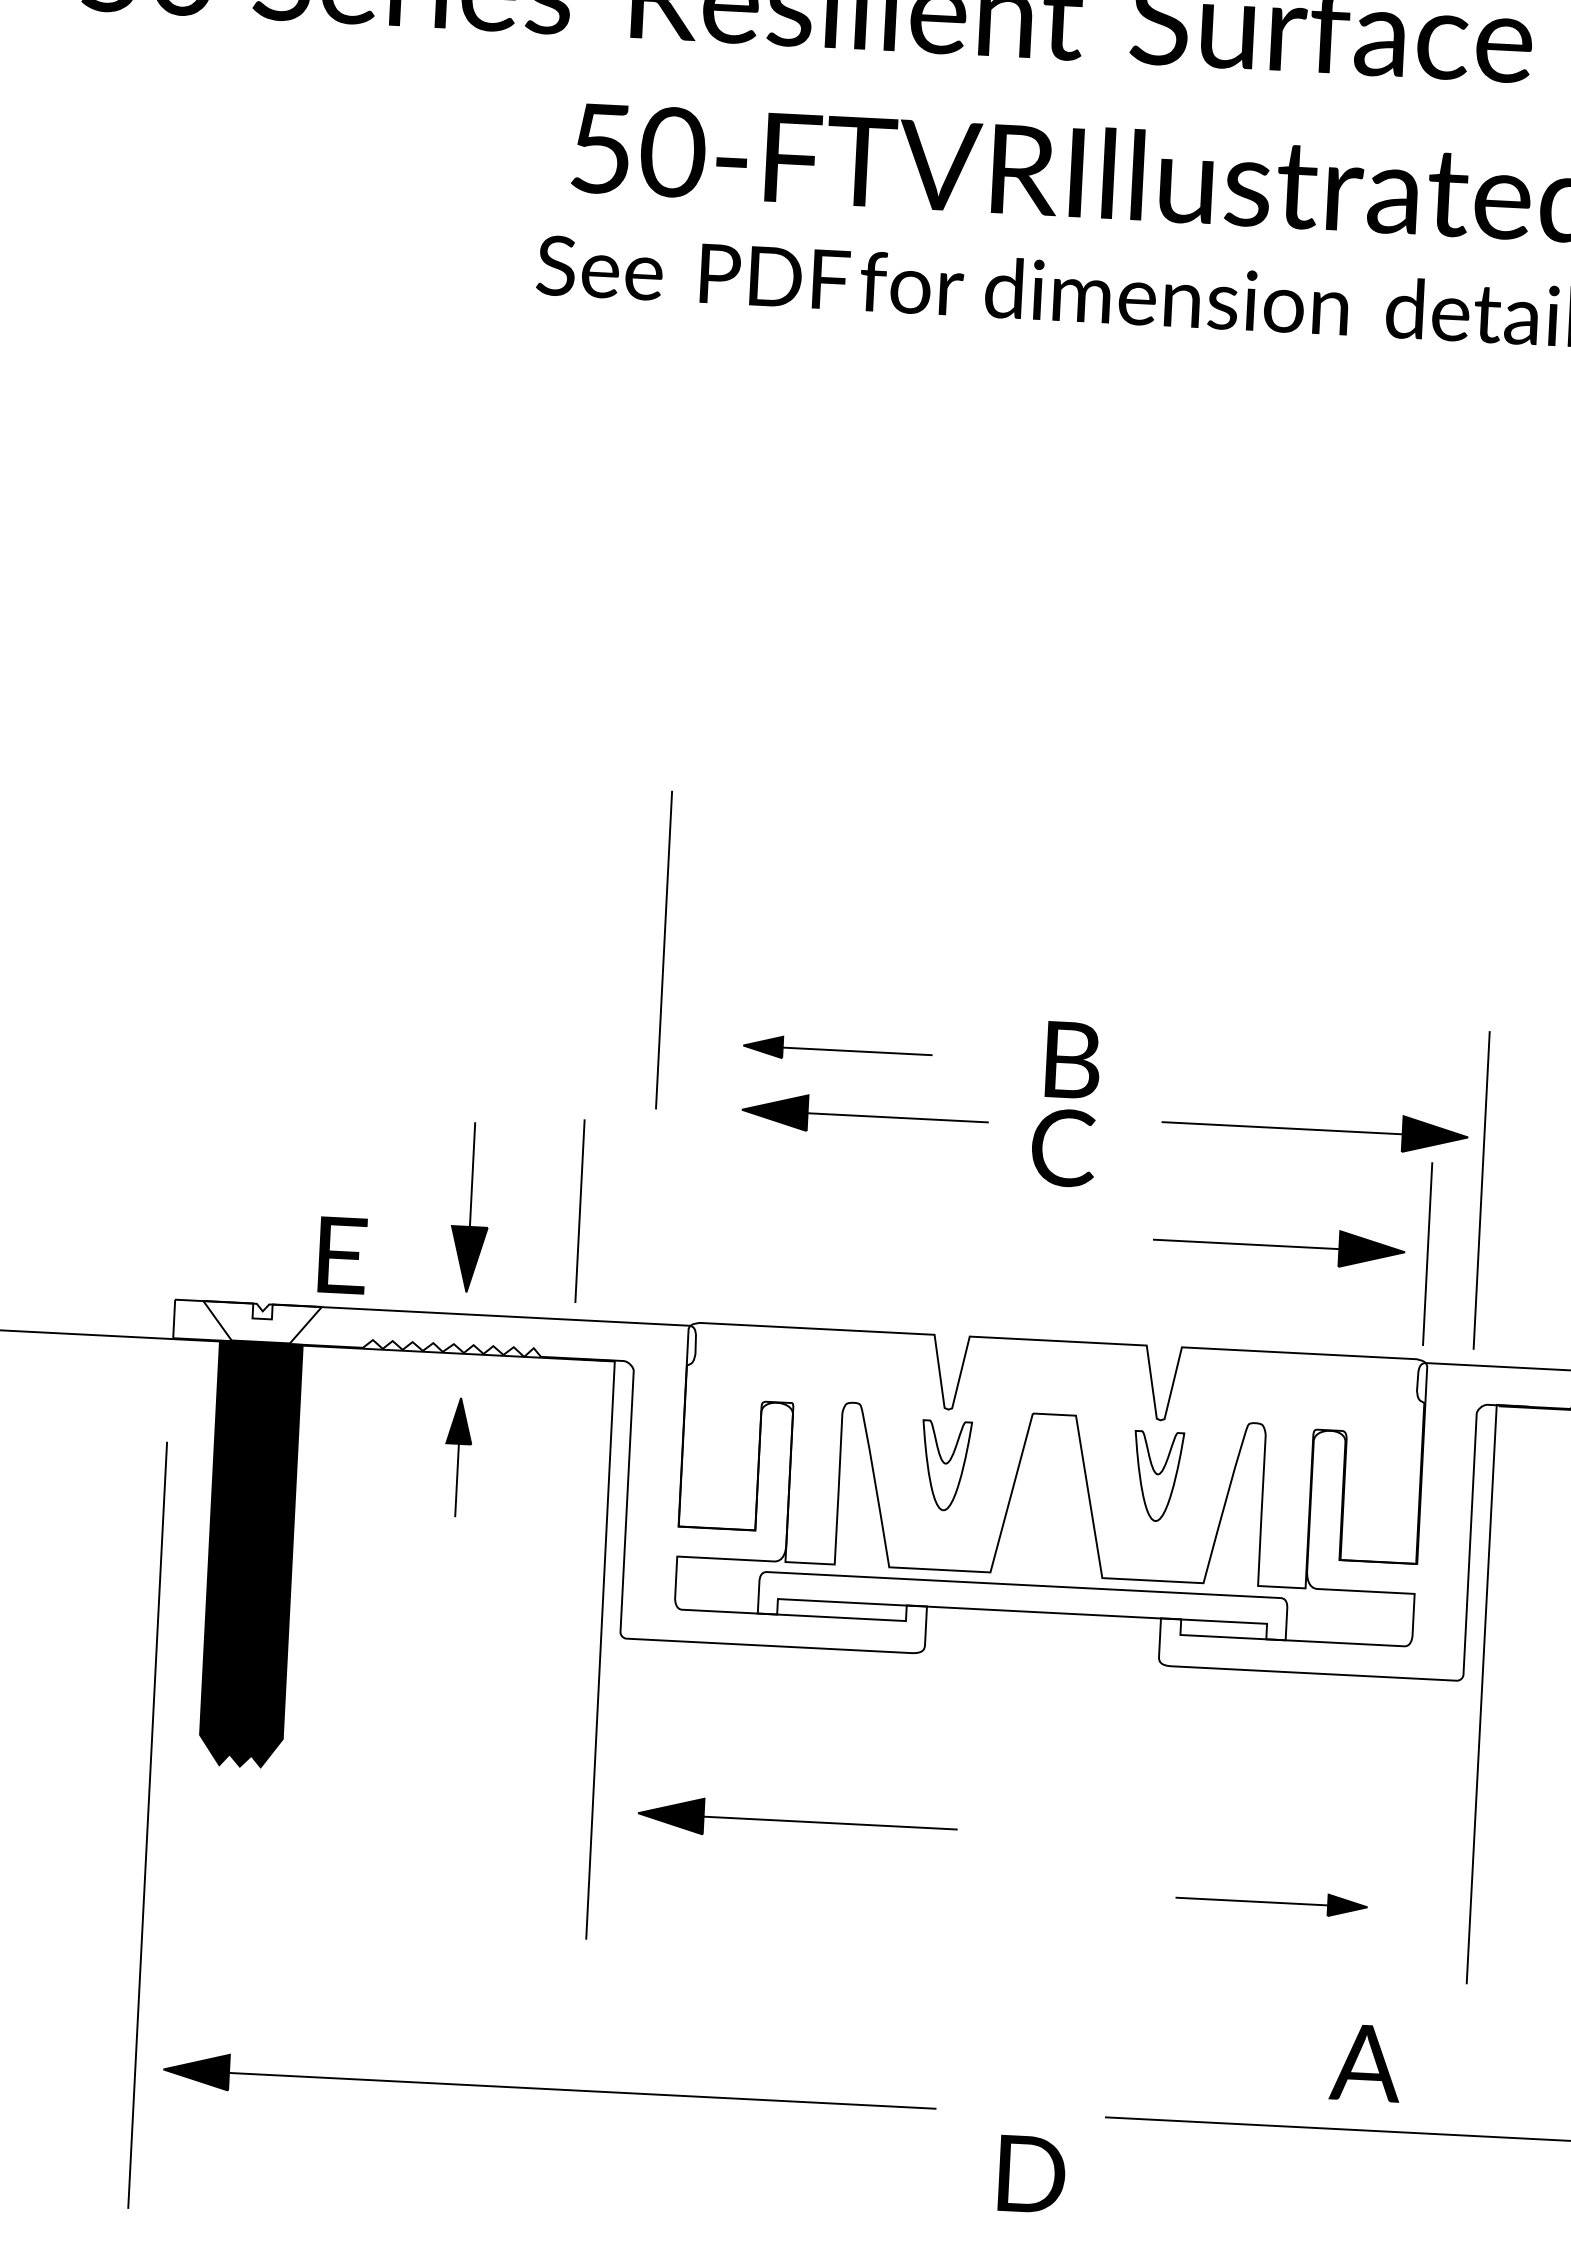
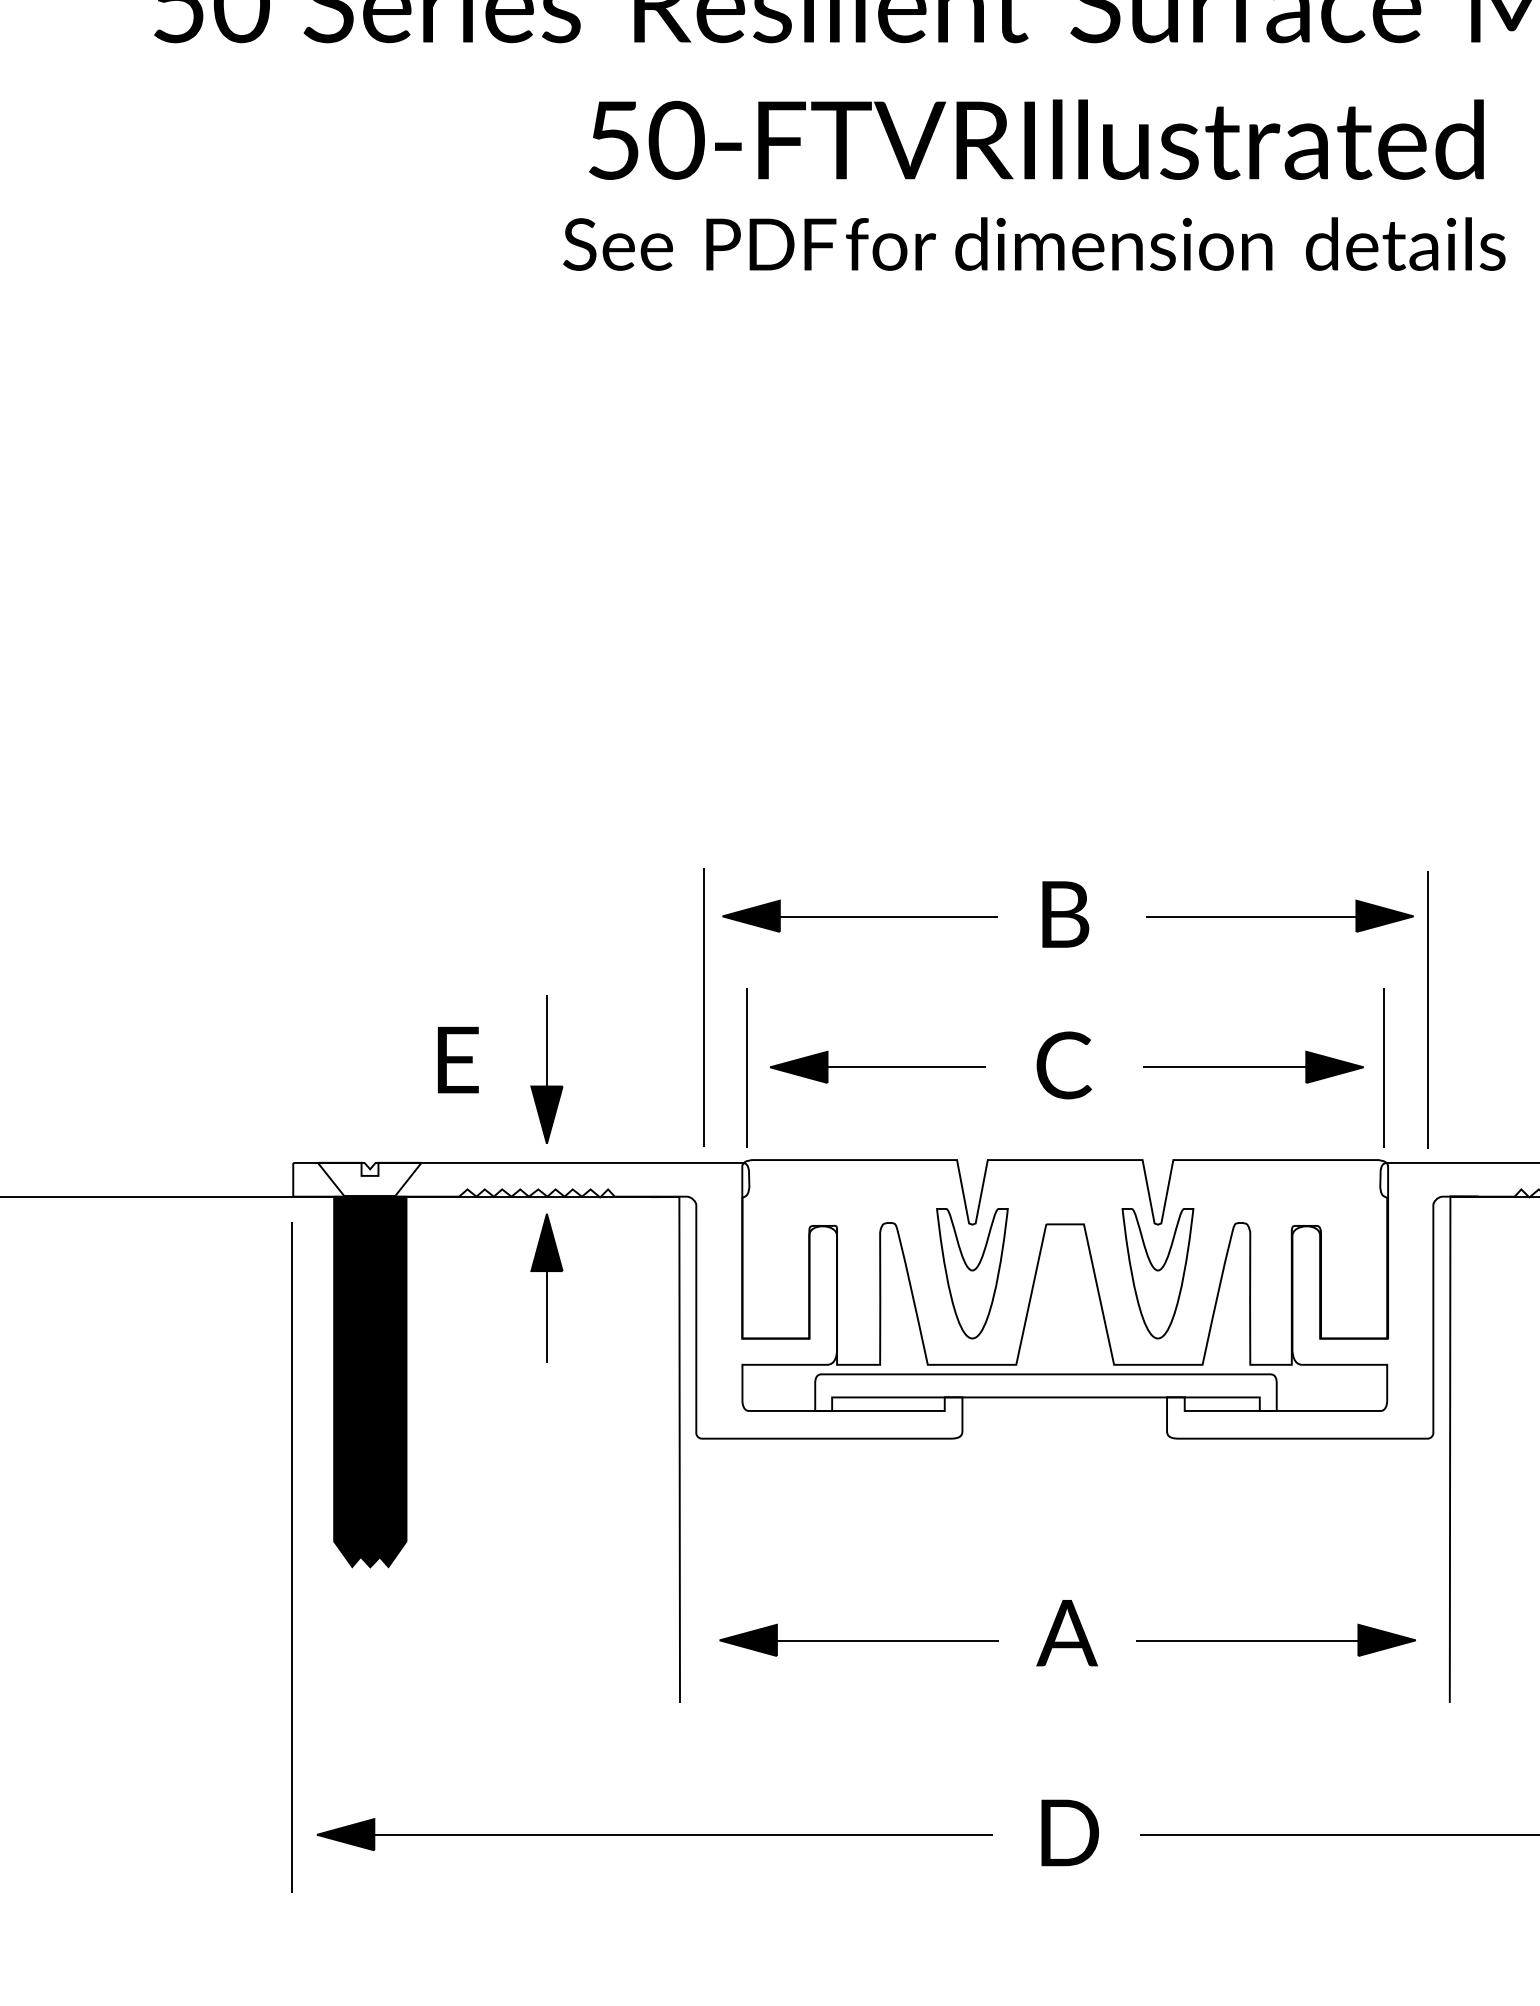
line: (663, 950) -> (703, 1007), moved
part: (837, 1049) -> (859, 915), size x1.67
part: (864, 1115) -> (877, 1066), moved
part: (1314, 1128) -> (1279, 915), moved
text: (1062, 1148) -> (1063, 1065), moved
line: (579, 1210) -> (746, 1067), moved
text: (342, 1254) -> (458, 1059), moved
part: (457, 1456) -> (546, 1287), size x1.43
part: (945, 1465) -> (972, 1273), size x1.67
part: (1157, 1476) -> (1157, 1273), size x1.67
part: (796, 1820) -> (858, 1639), moved
line: (146, 1825) -> (291, 1557), moved
part: (1270, 1901) -> (1275, 1639), size x1.67
text: (1364, 2063) -> (1066, 1633), moved
text: (1031, 2173) -> (1069, 1832), moved

